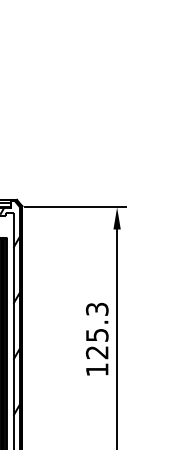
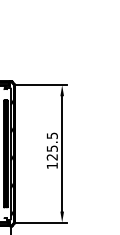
text: (95, 308) -> (51, 135), 125.3 -> 125.5

